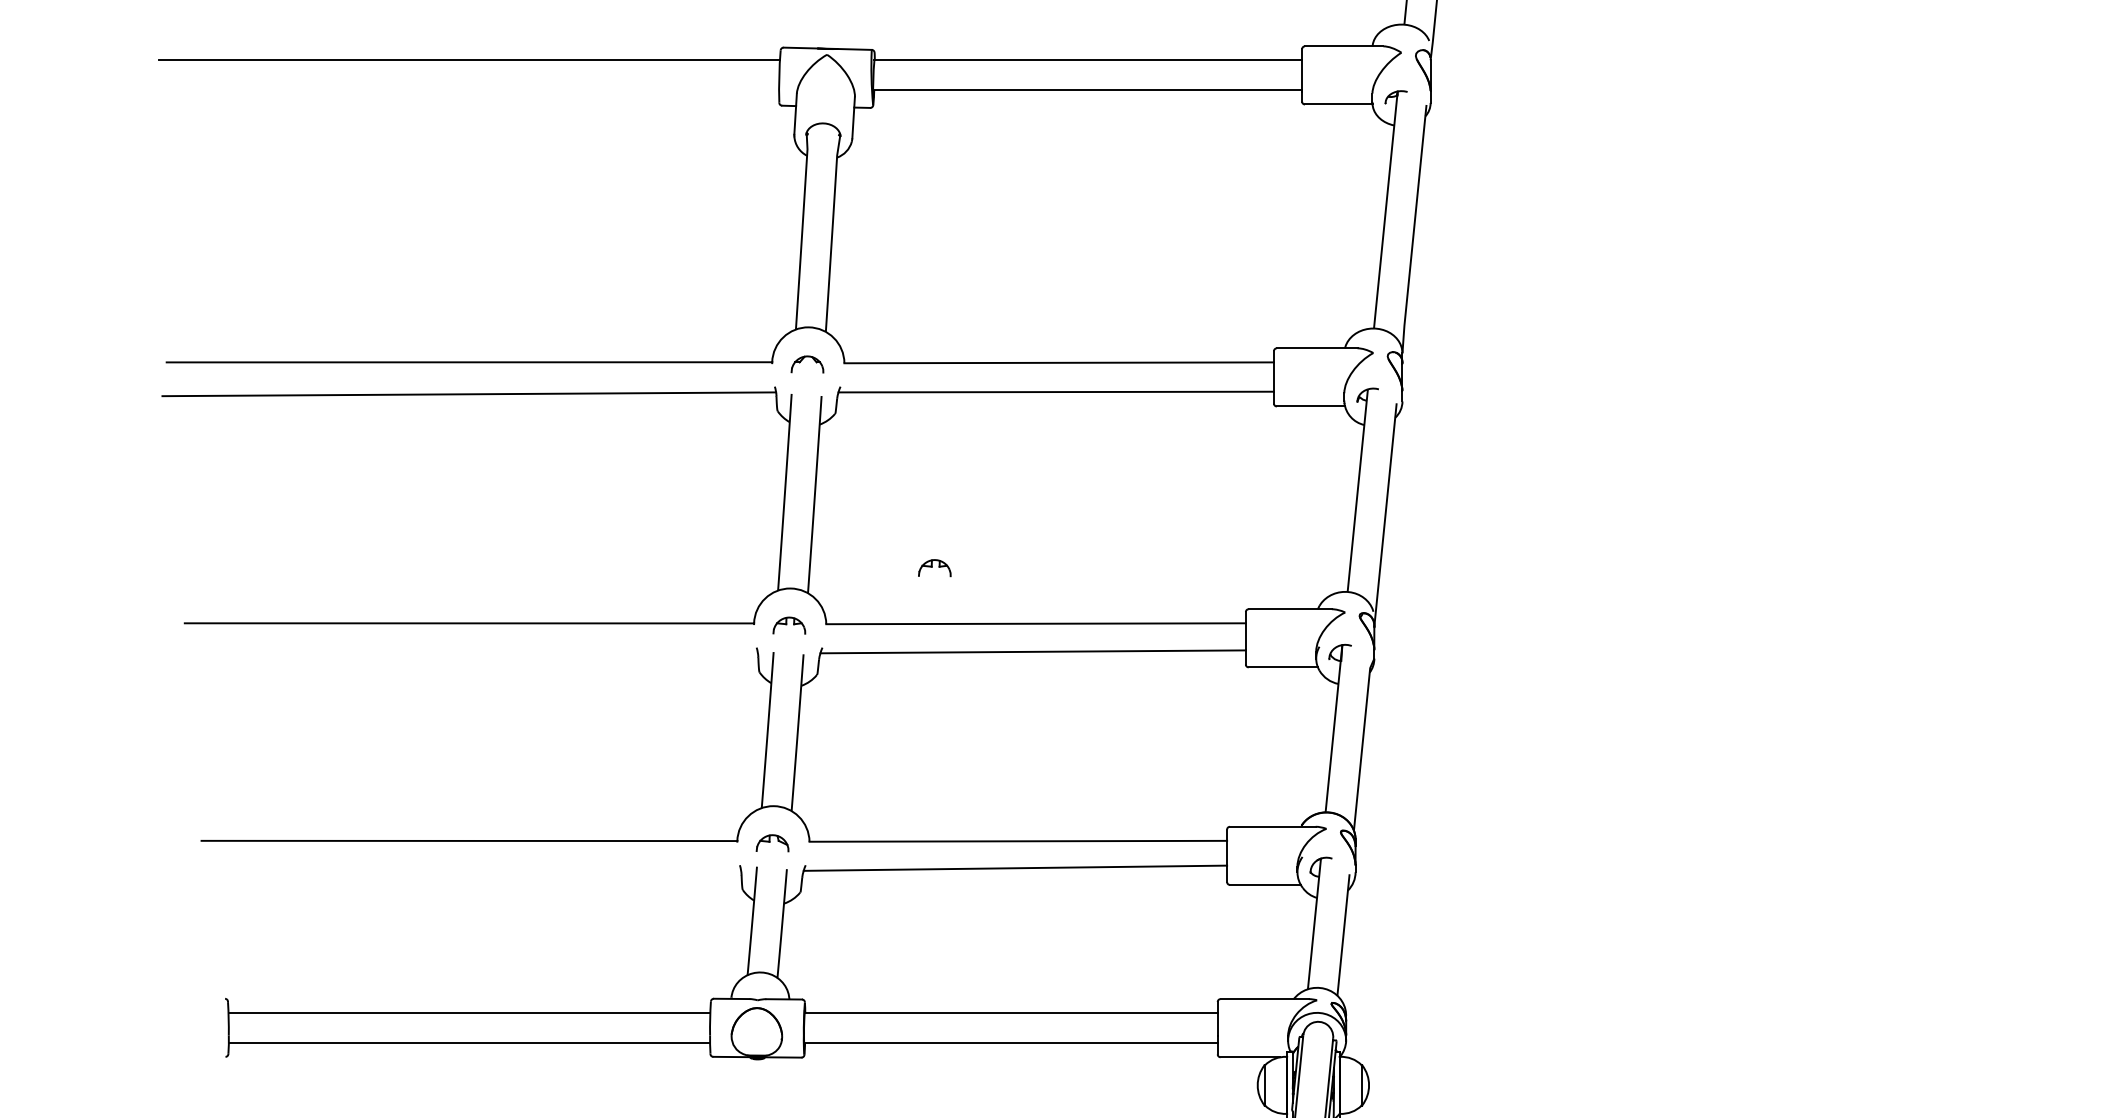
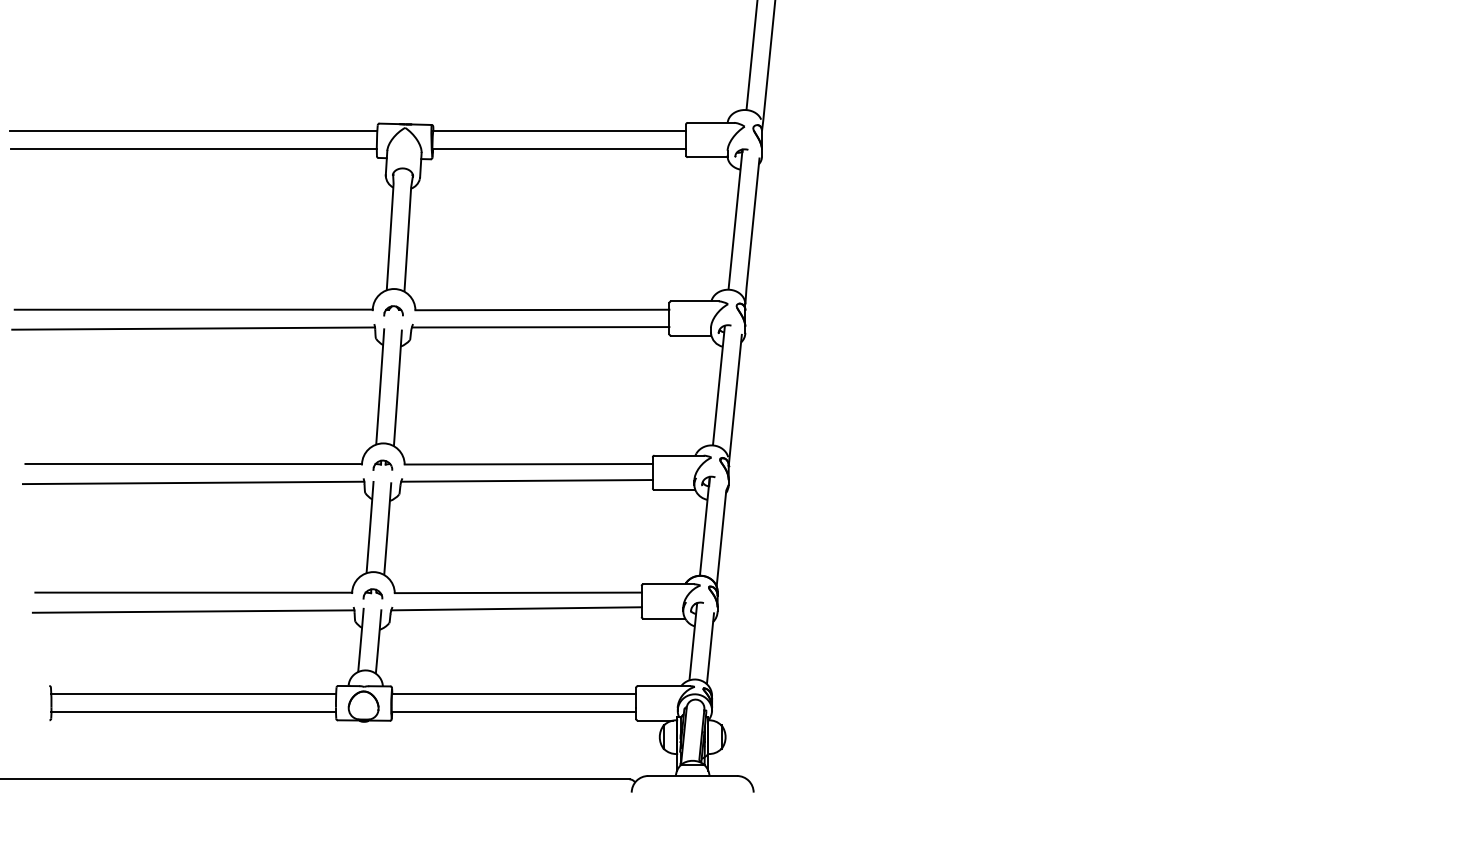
line: (469, 89) -> (193, 148), added
part: (934, 566) -> (468, 430), removed
line: (469, 654) -> (193, 482), added
line: (469, 872) -> (193, 611), added

